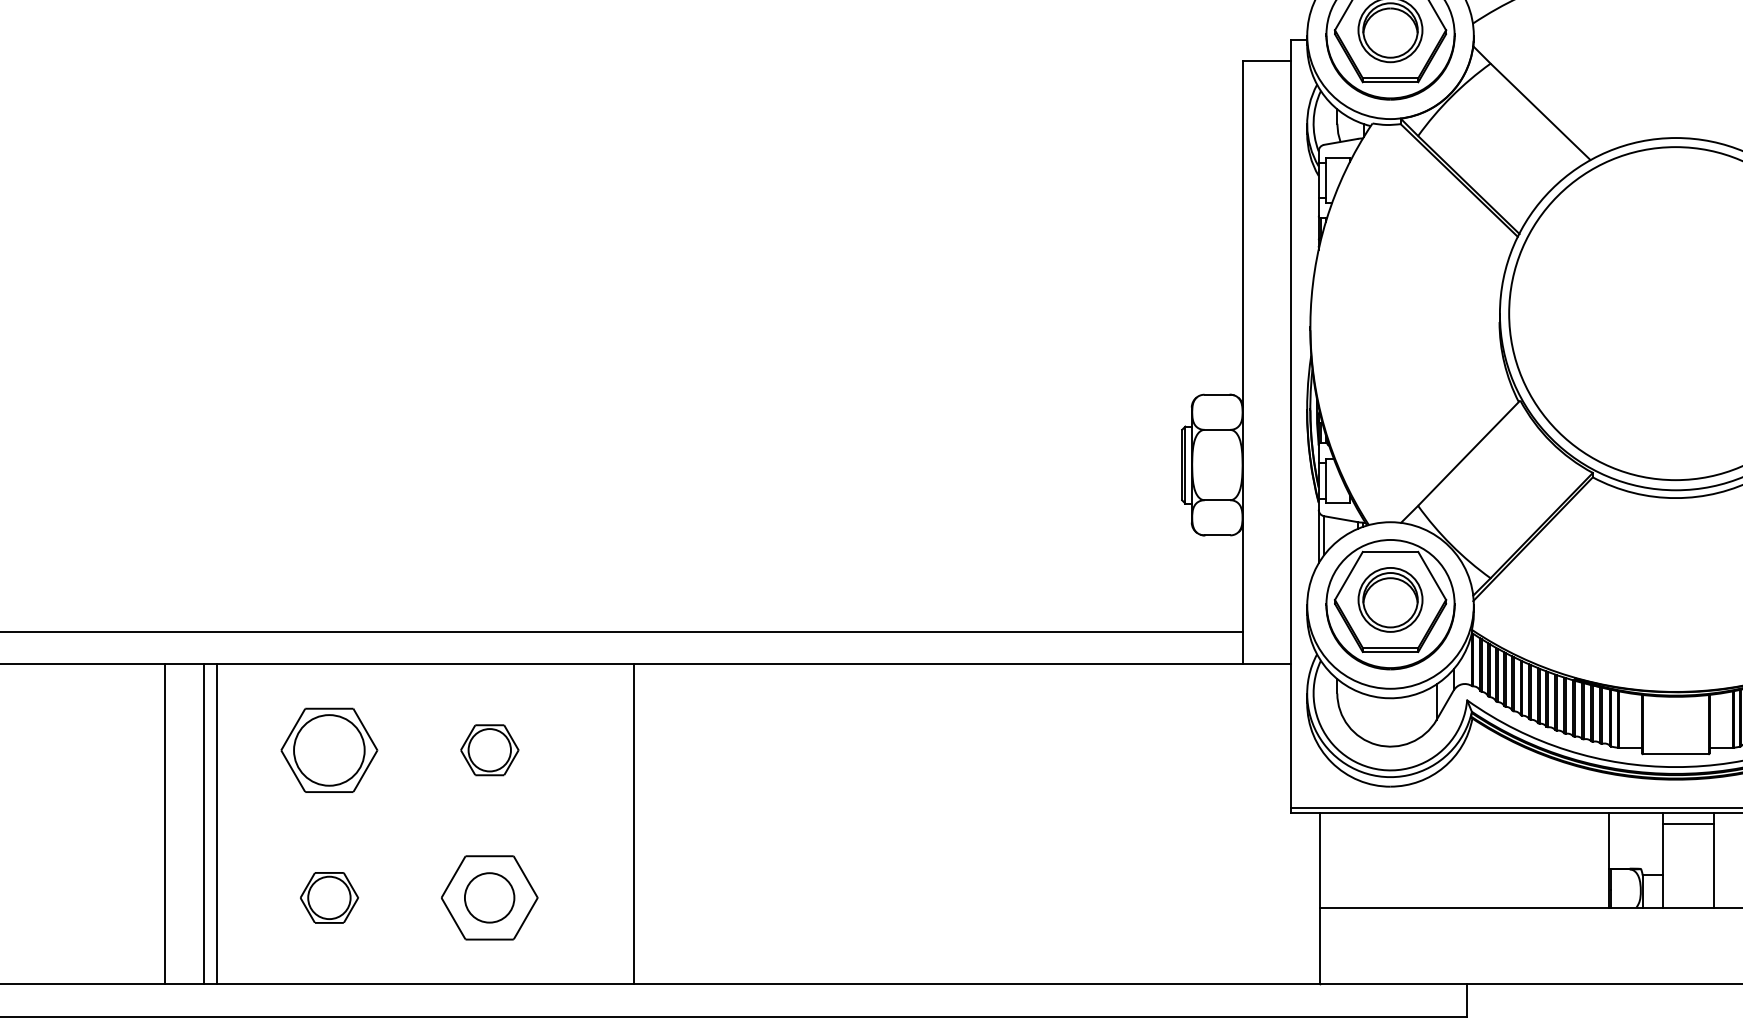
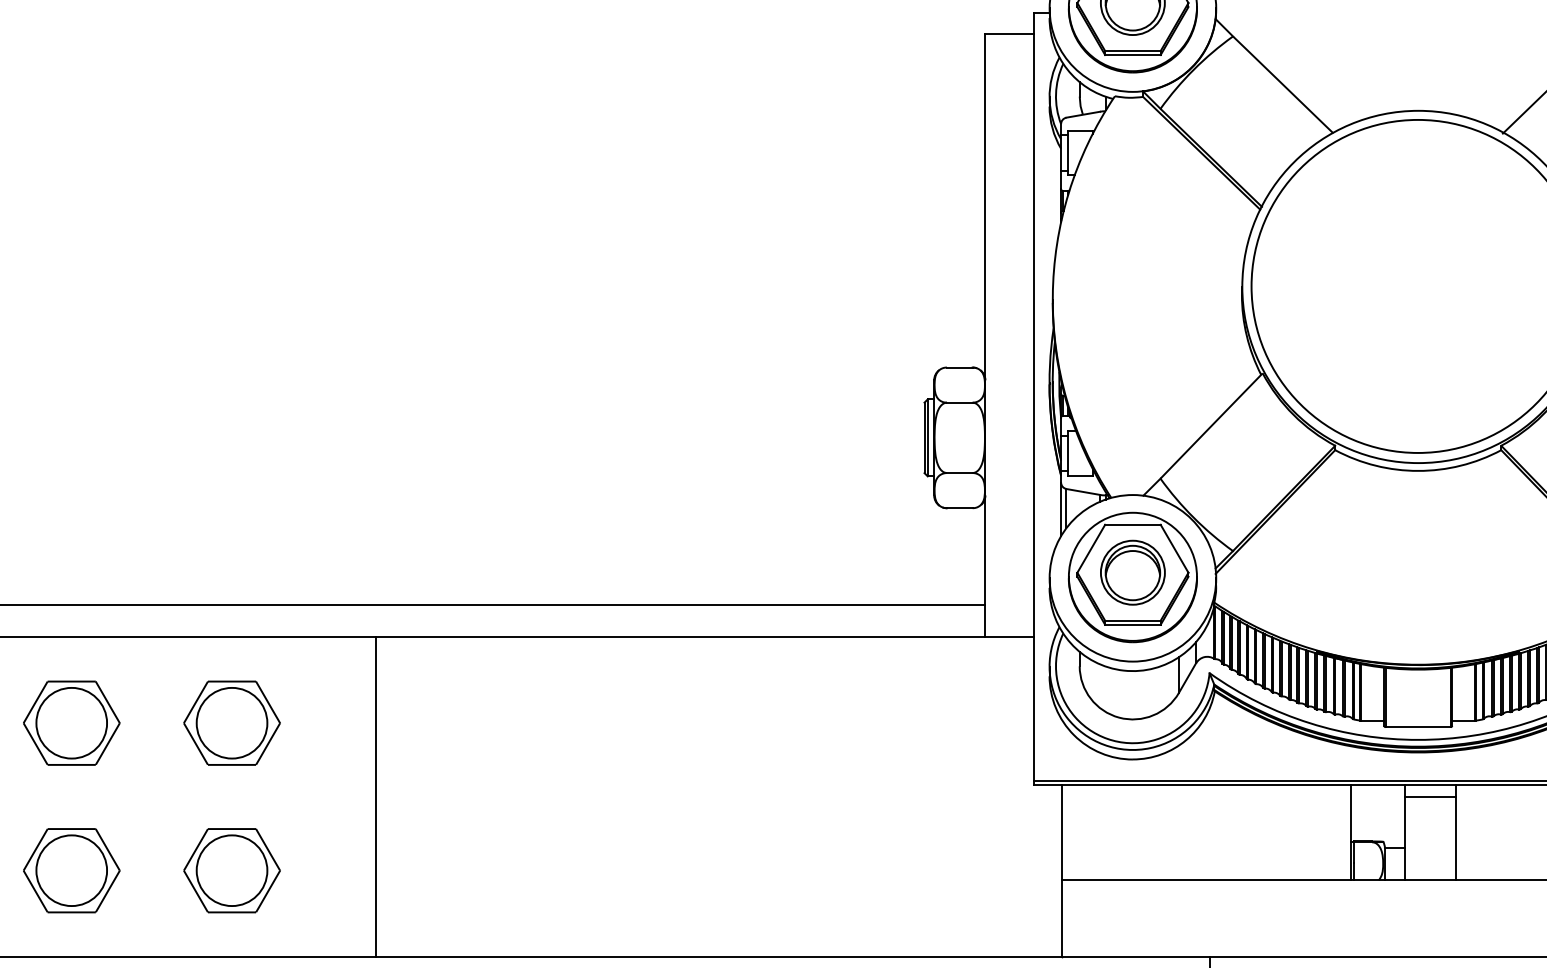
part: (489, 749) -> (231, 722), size x1.67
part: (329, 897) -> (71, 870), size x1.67
circle: (489, 897) -> (231, 870), size x1.43

